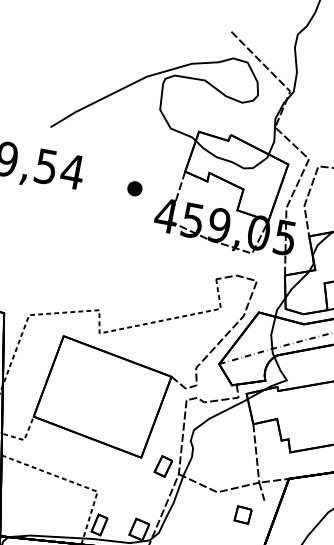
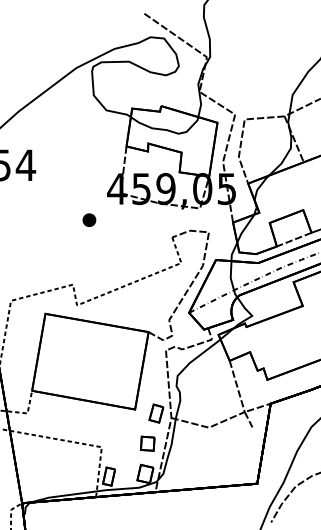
part: (135, 188) -> (89, 219), moved
part: (242, 514) -> (147, 443), moved

